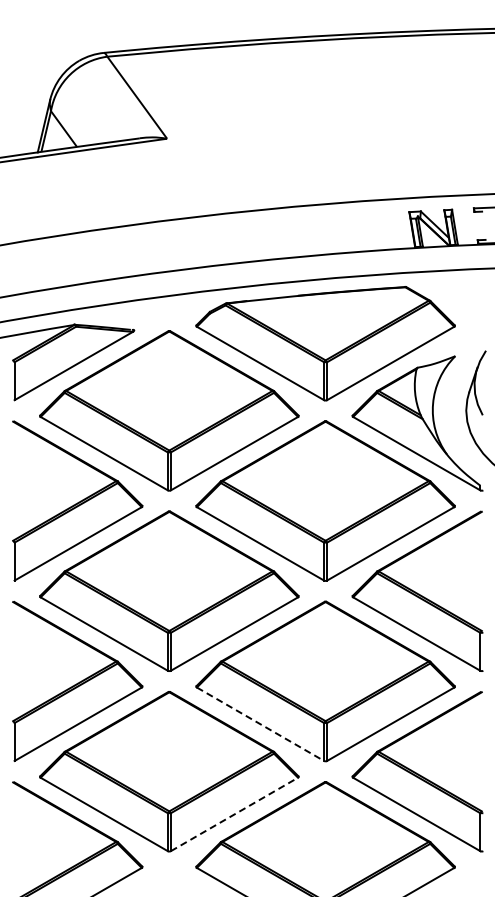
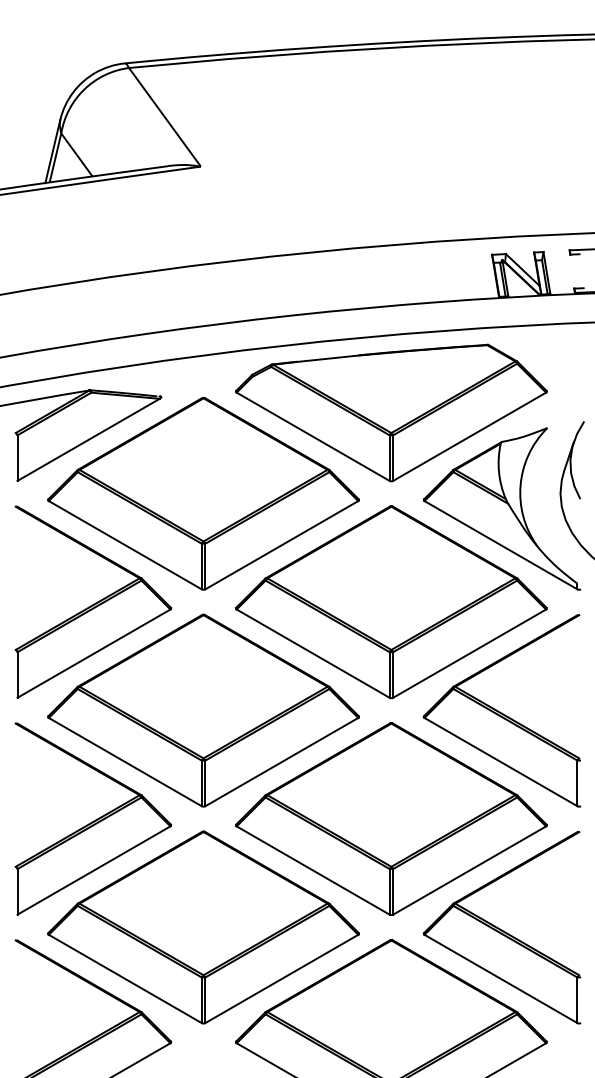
line: (260, 724) -> (313, 870), dashed -> solid
line: (234, 814) -> (281, 979), dashed -> solid

